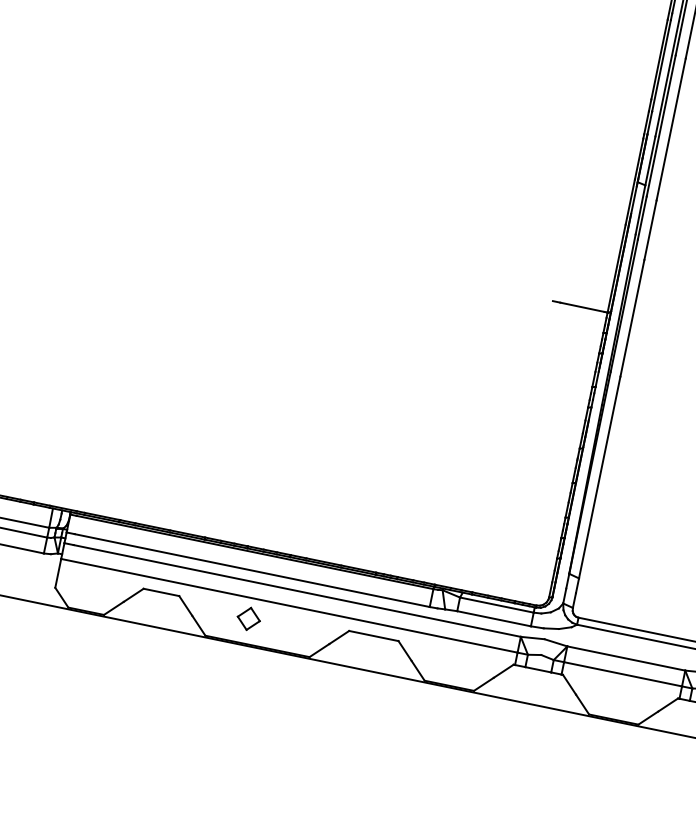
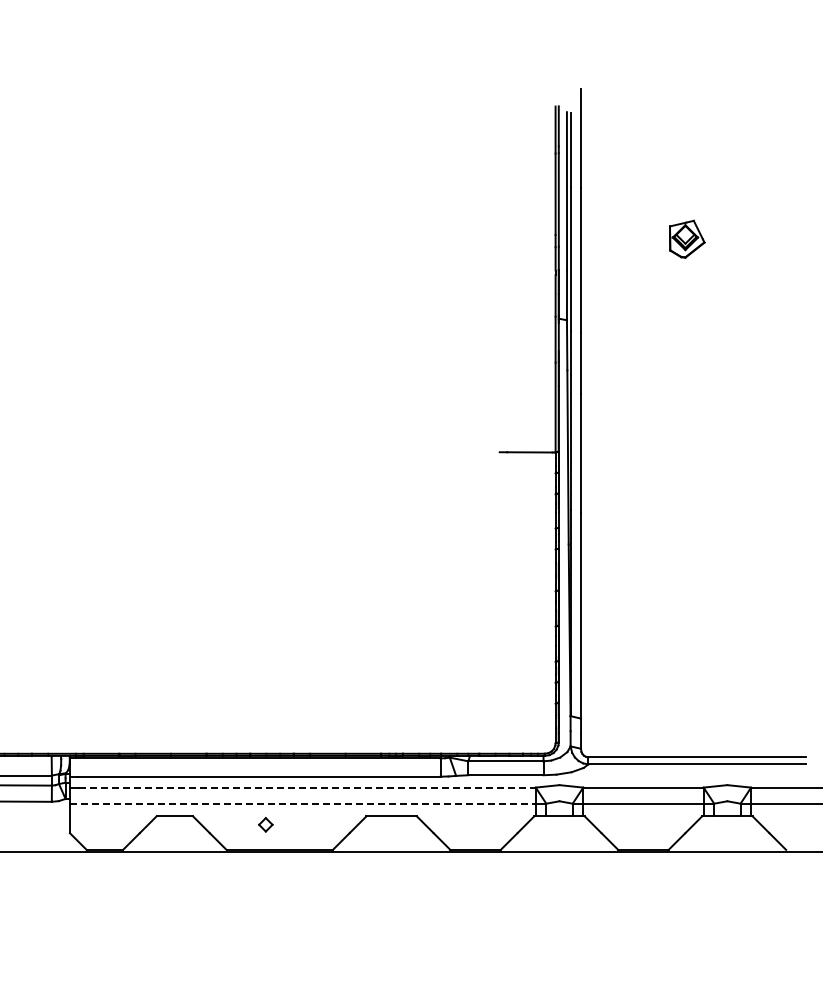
line: (298, 591) -> (308, 787), solid -> dashed
line: (289, 605) -> (302, 803), solid -> dashed
part: (248, 618) -> (265, 824), size x0.6

